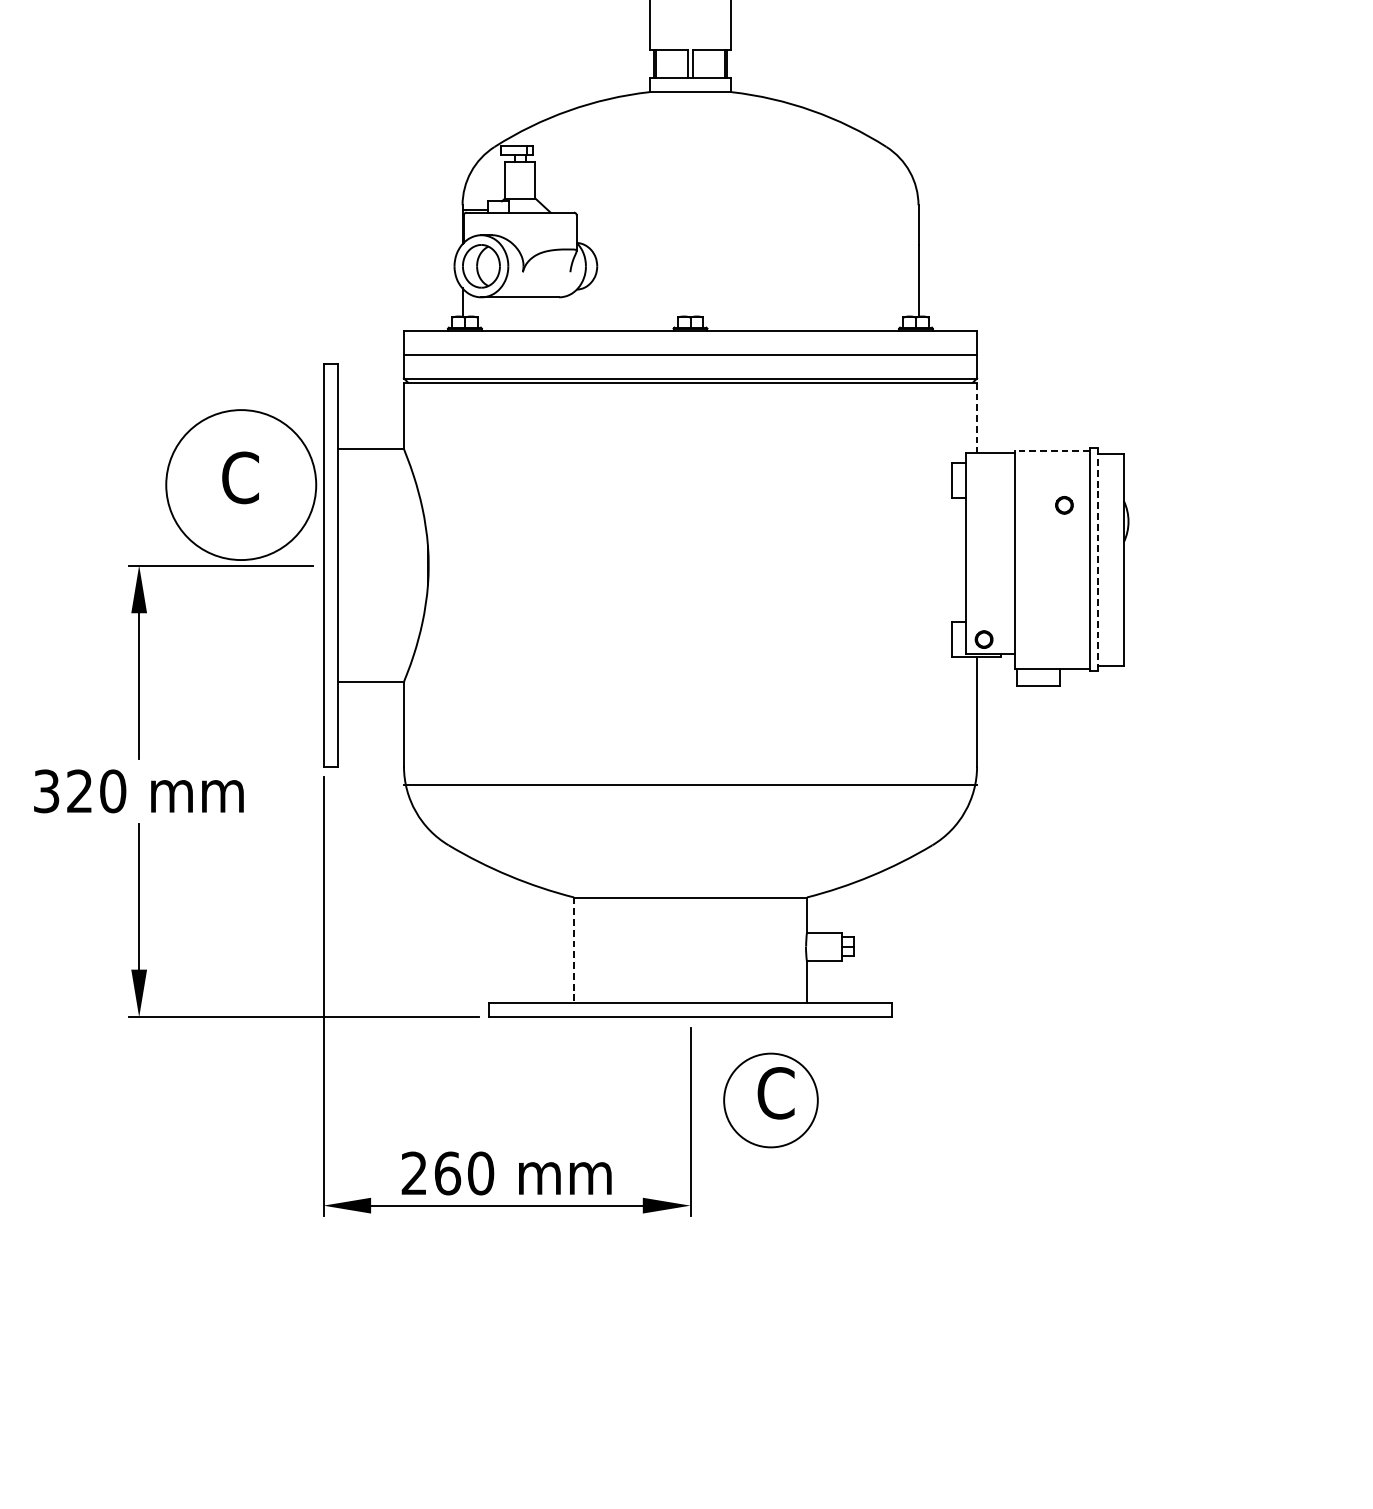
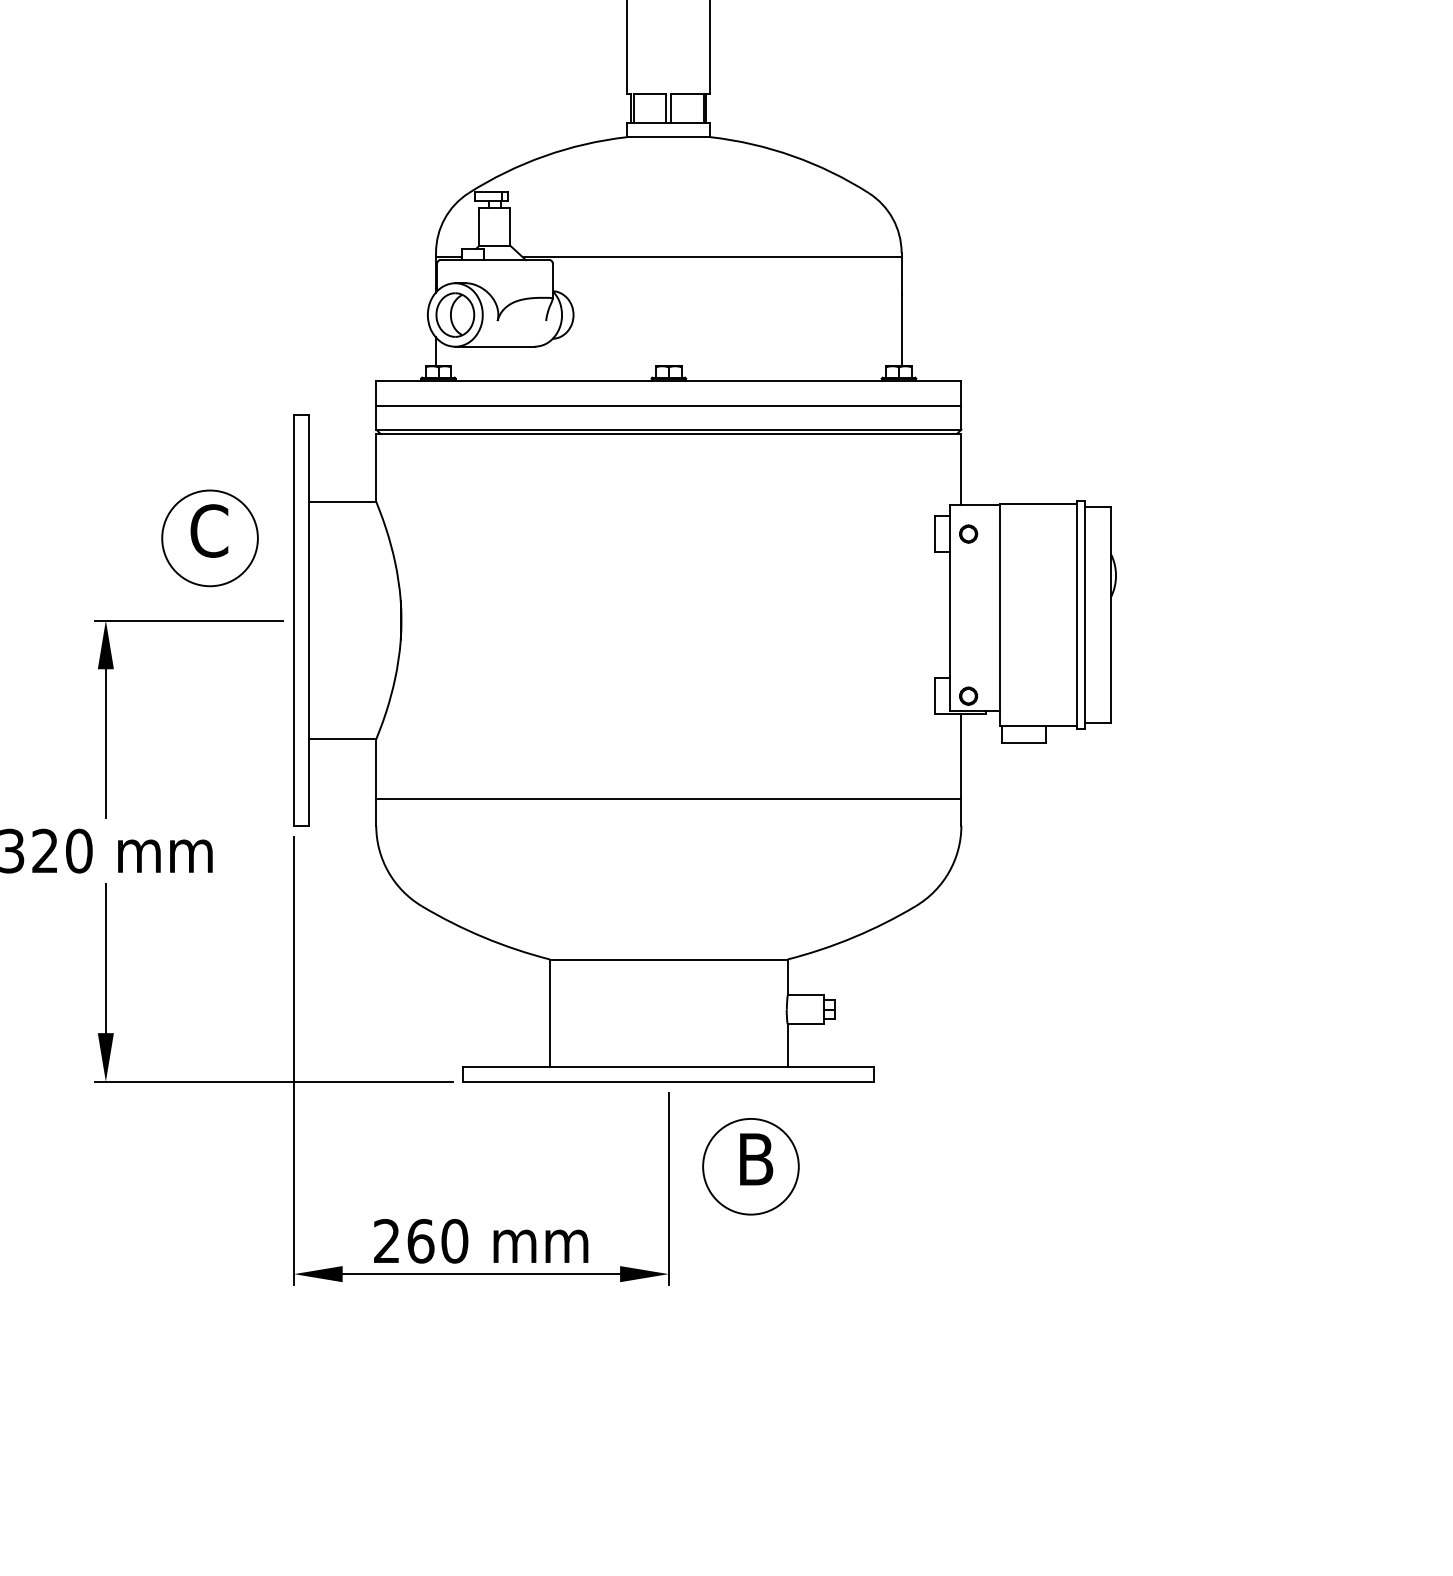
line: (732, 209) -> (711, 257), added
line: (977, 417) -> (961, 469), dashed -> solid
line: (1052, 450) -> (1038, 503), dashed -> solid
circle: (240, 485) -> (209, 538), size x0.62
part: (1064, 504) -> (968, 533), moved
line: (1098, 559) -> (1085, 614), dashed -> solid
line: (690, 784) -> (668, 798), moved
line: (573, 950) -> (549, 1013), dashed -> solid
text: (775, 1093) -> (755, 1159), C -> B

